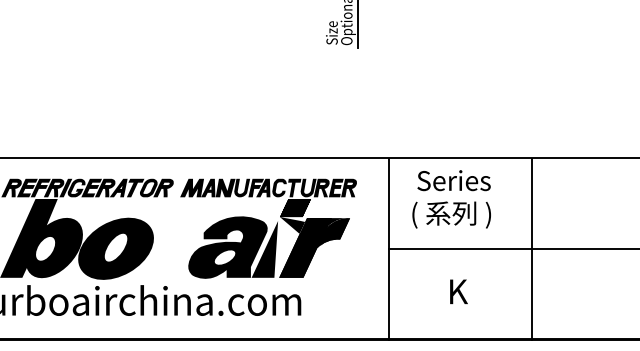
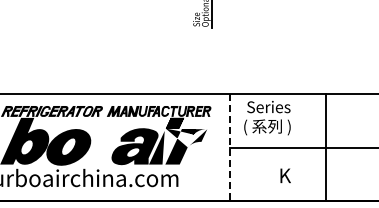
fill: (314, 247) -> (186, 146), removed
line: (389, 248) -> (230, 147), solid -> dashed
line: (531, 248) -> (325, 147), moved
text: (458, 291) -> (285, 175), moved

